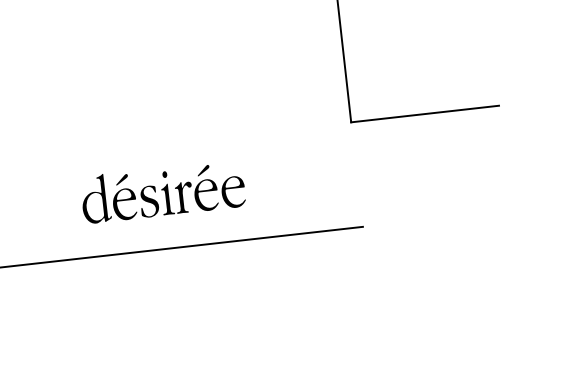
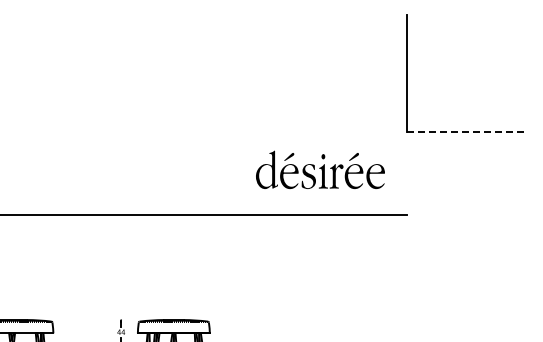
line: (424, 114) -> (465, 132), solid -> dashed
part: (163, 191) -> (320, 169), moved

